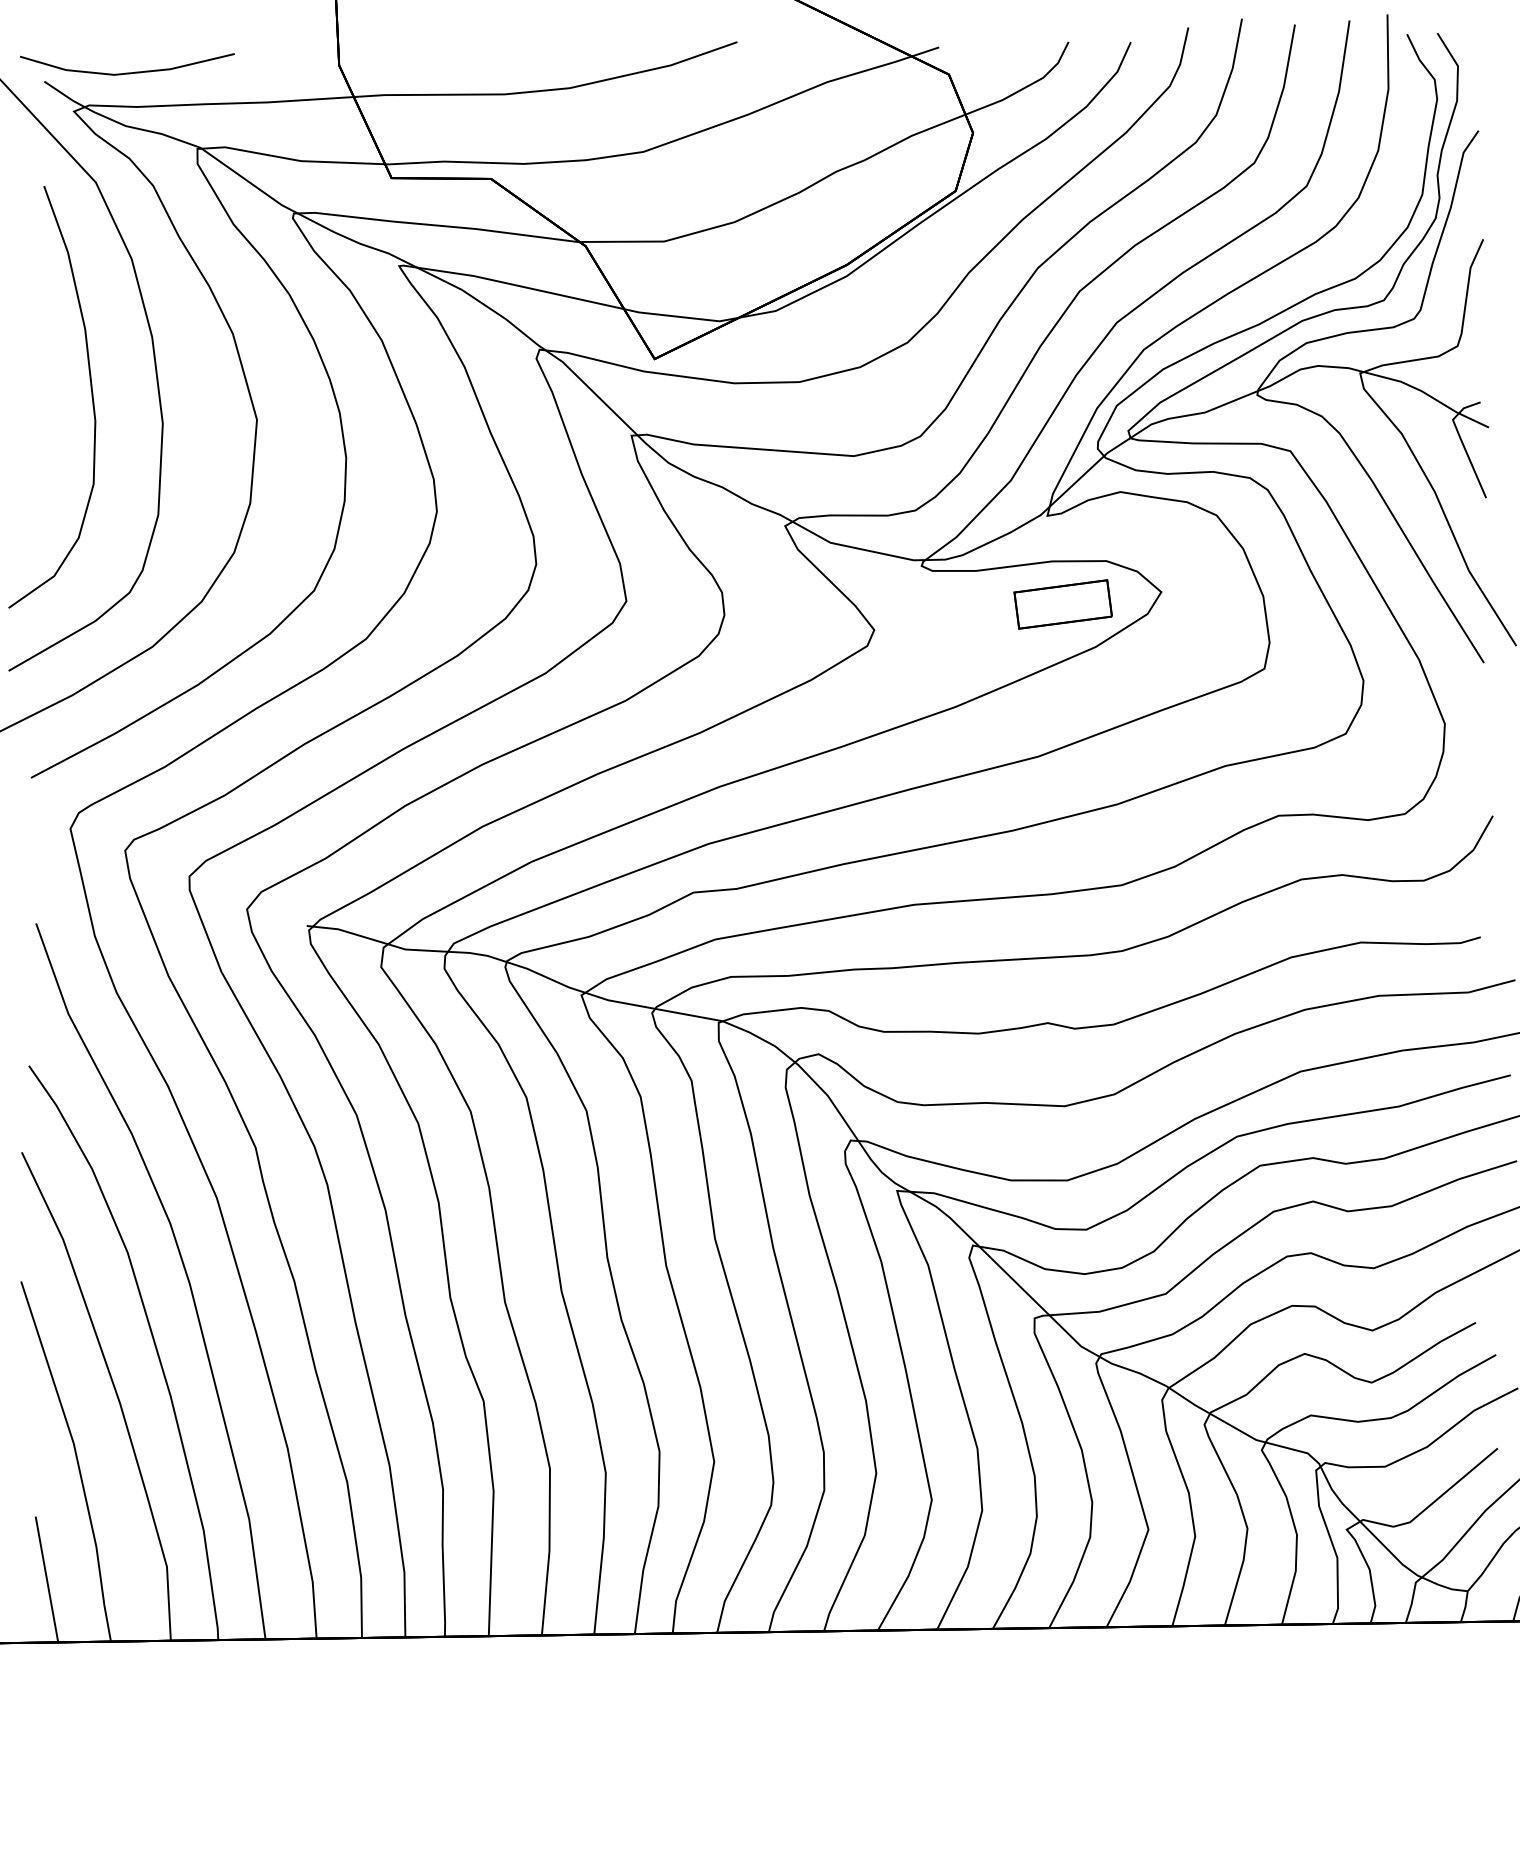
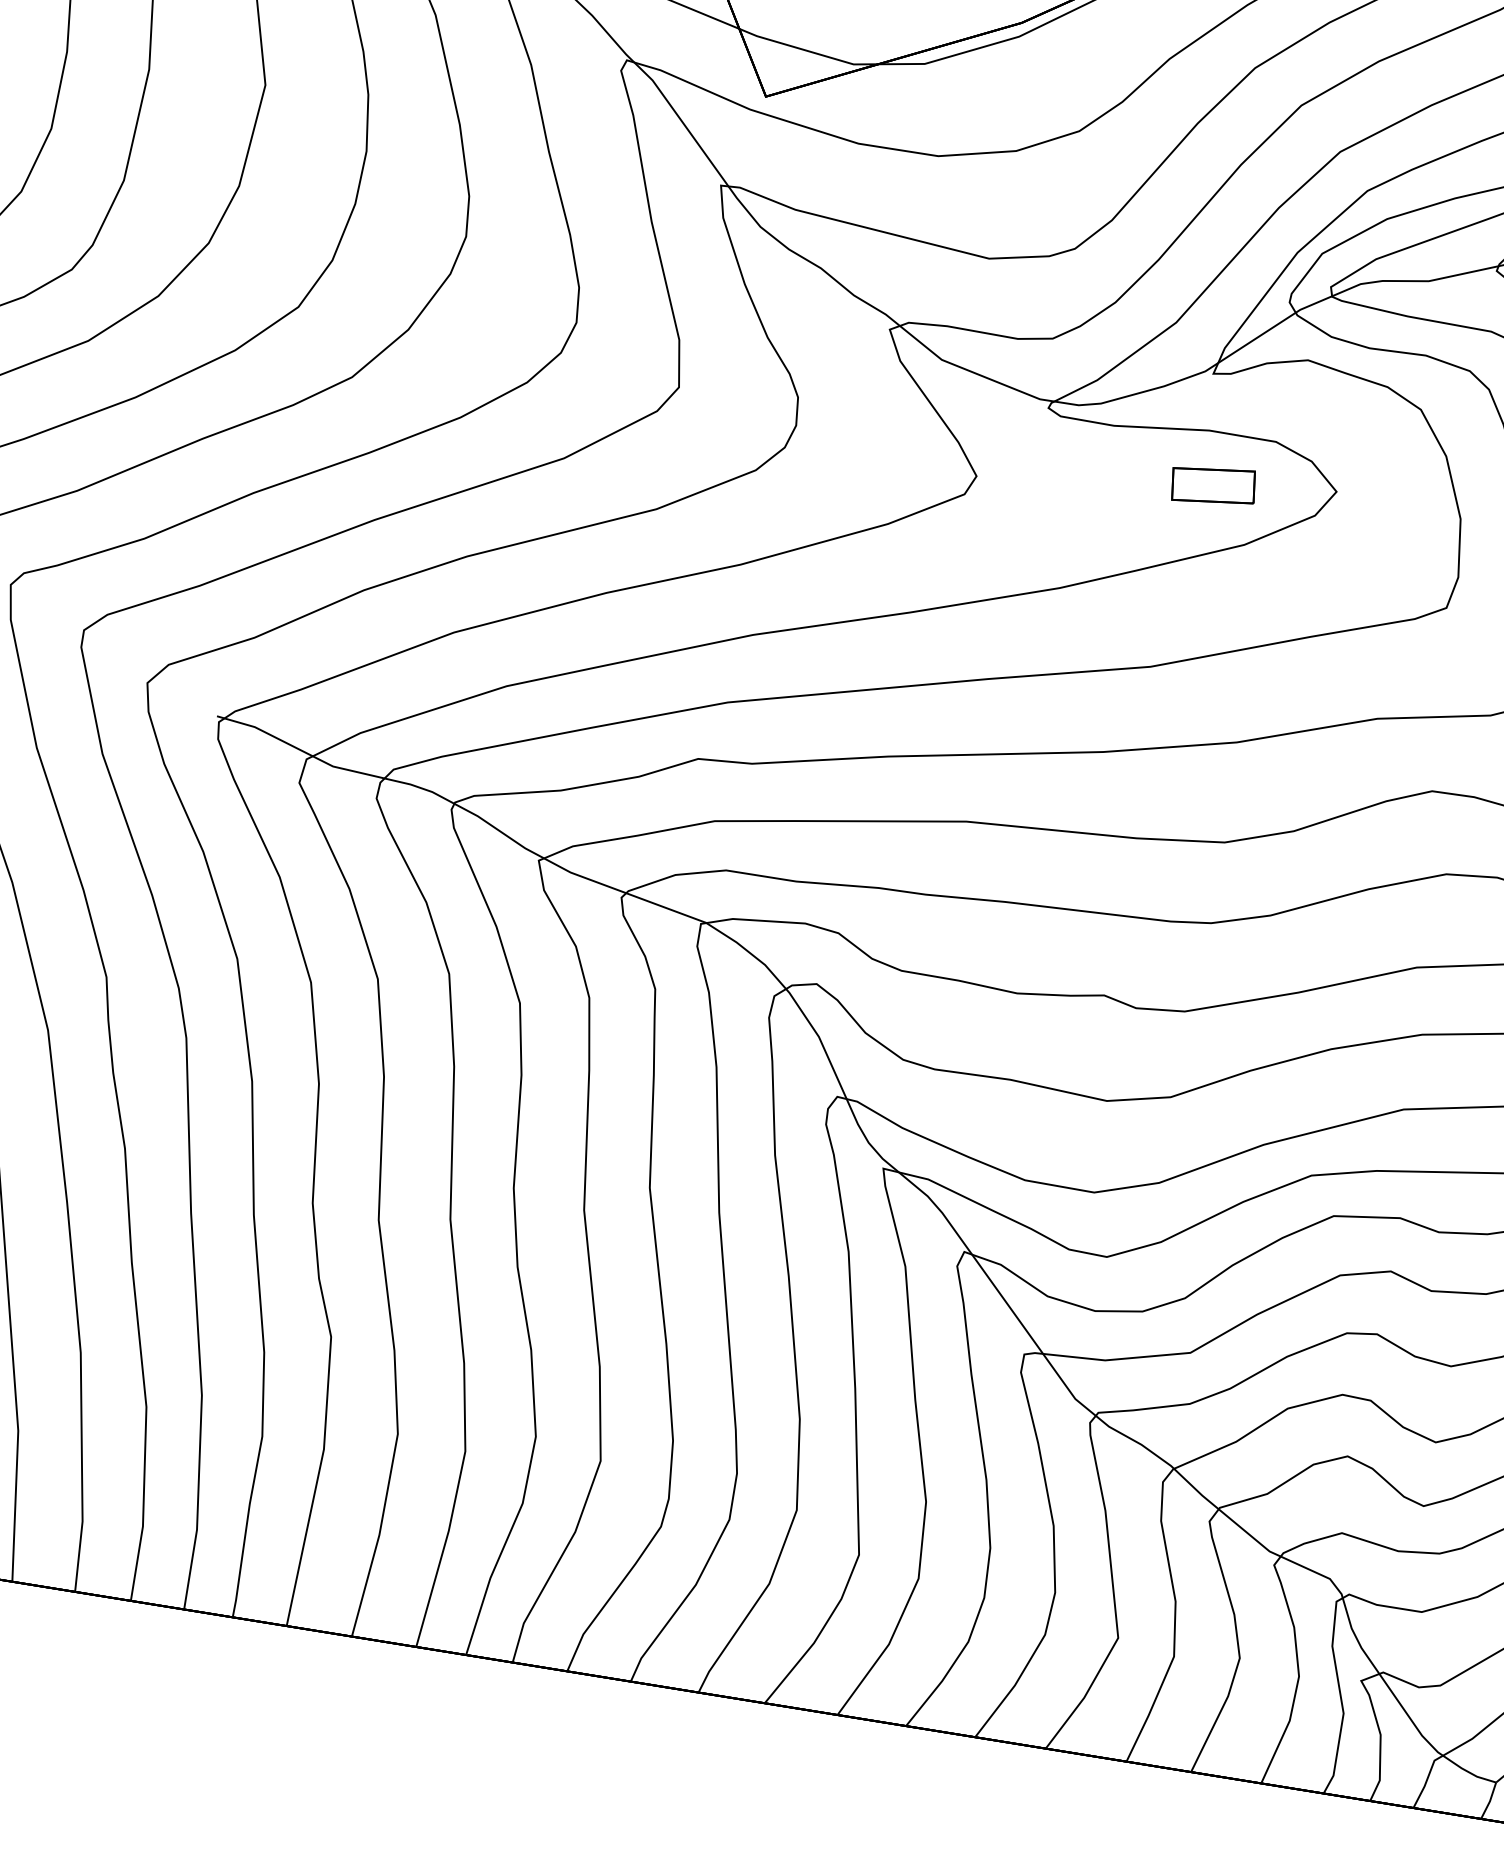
part: (1062, 604) -> (1212, 485), size x0.7

